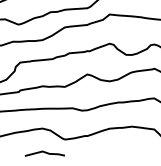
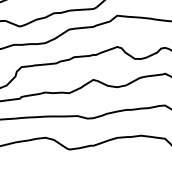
curve: (44, 153) -> (47, 164), removed

